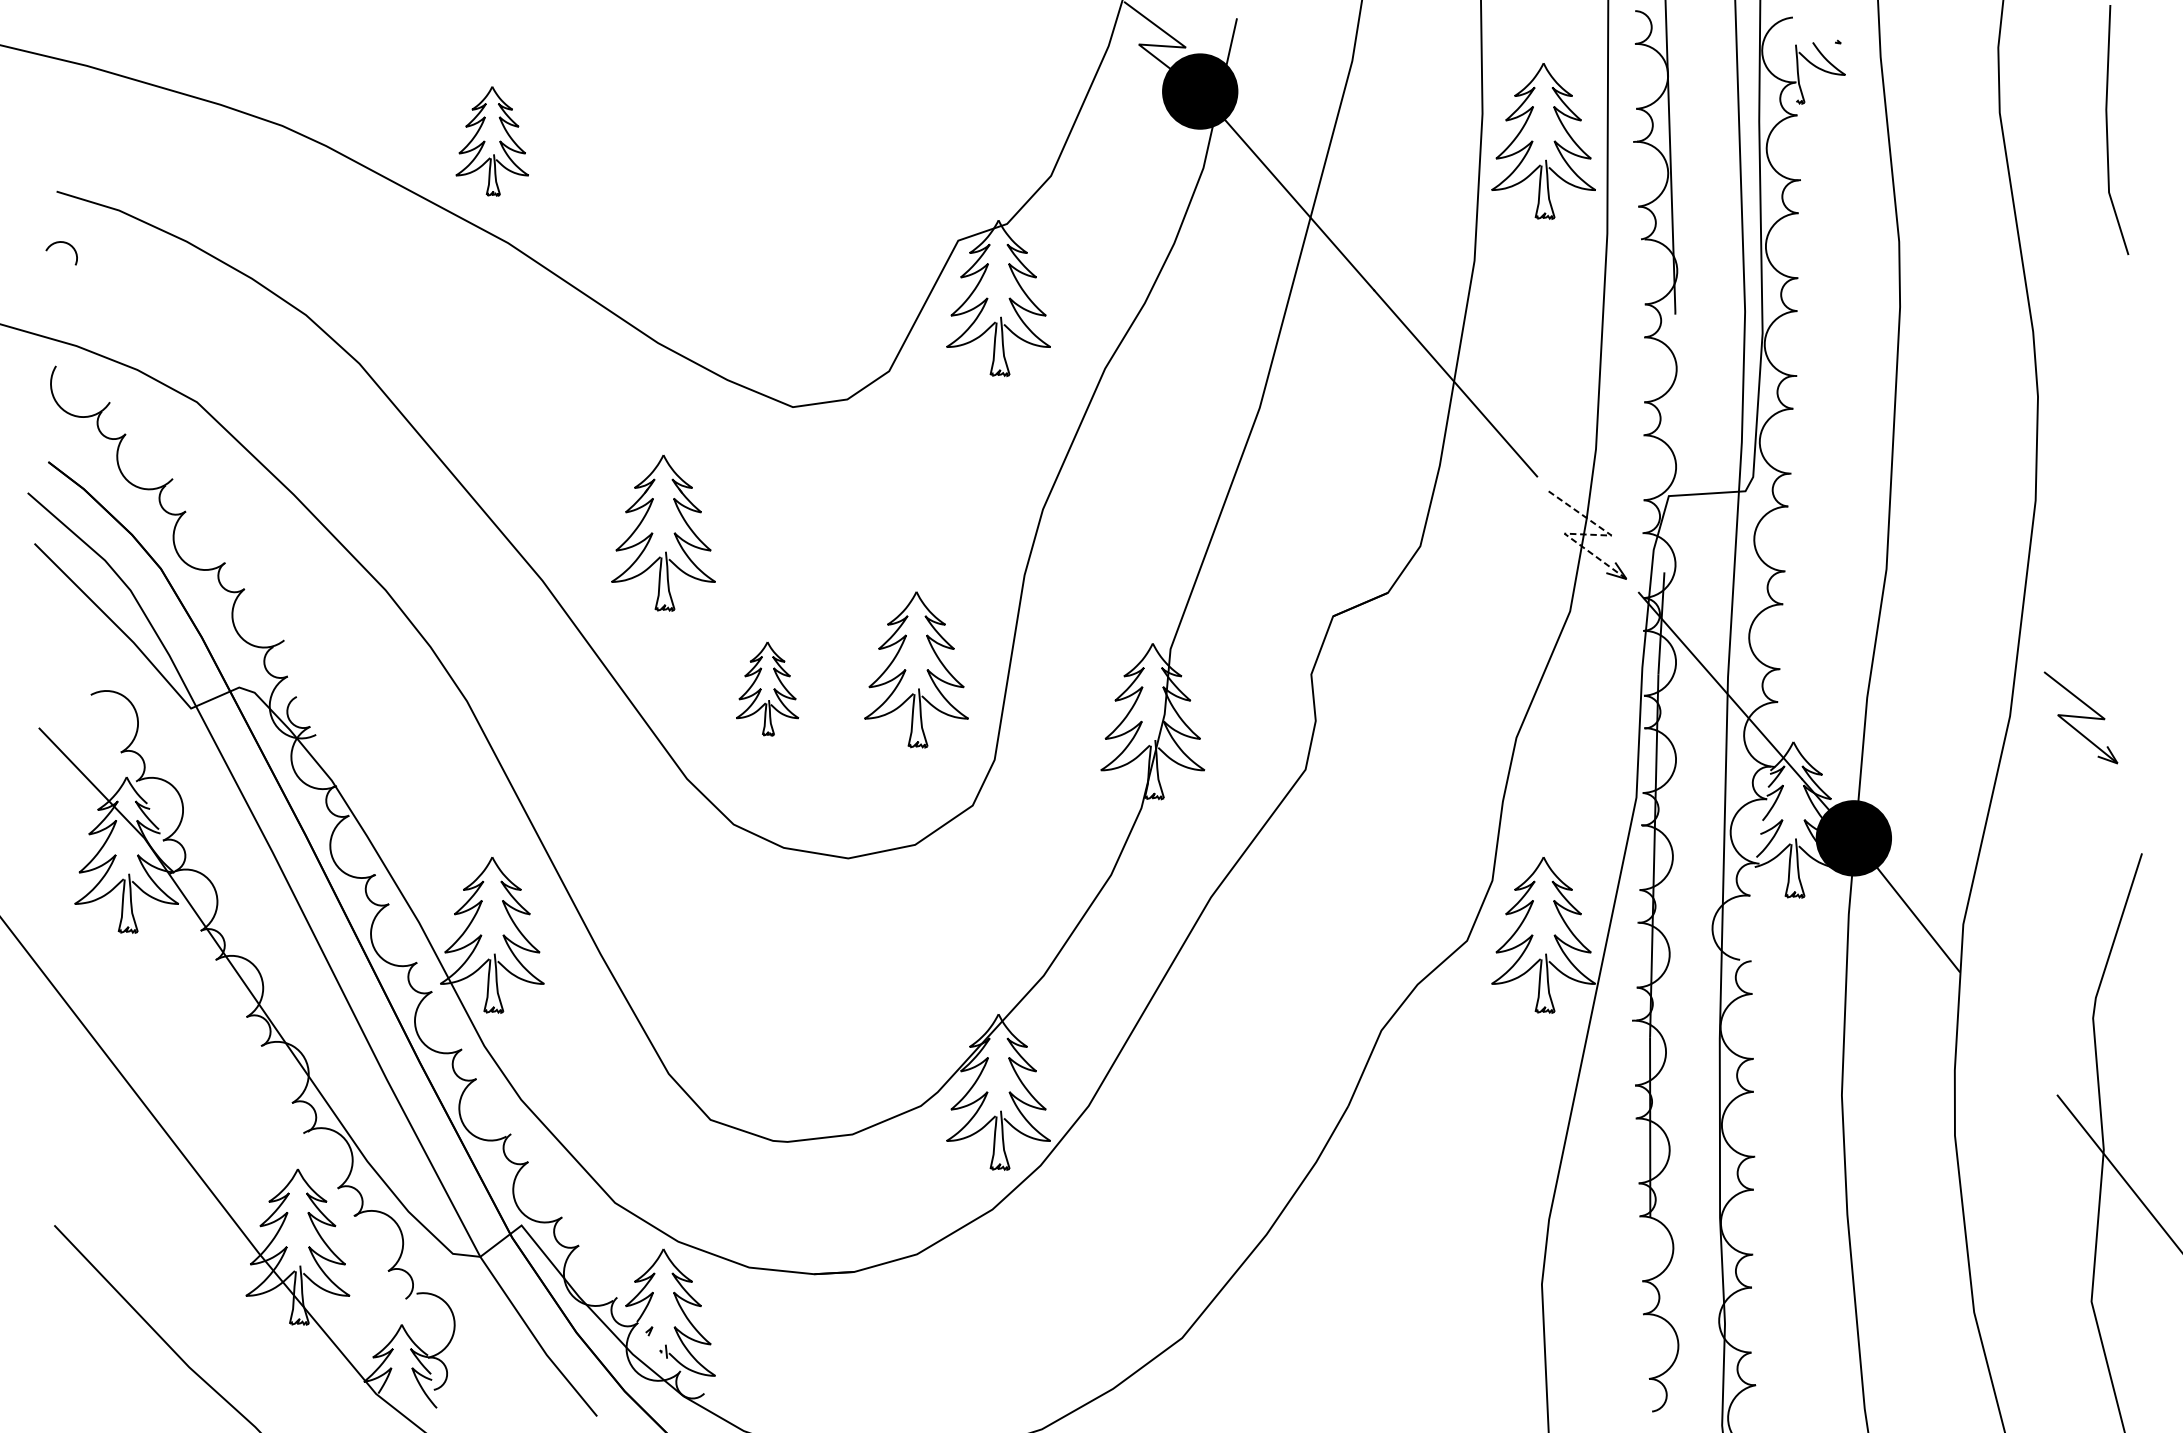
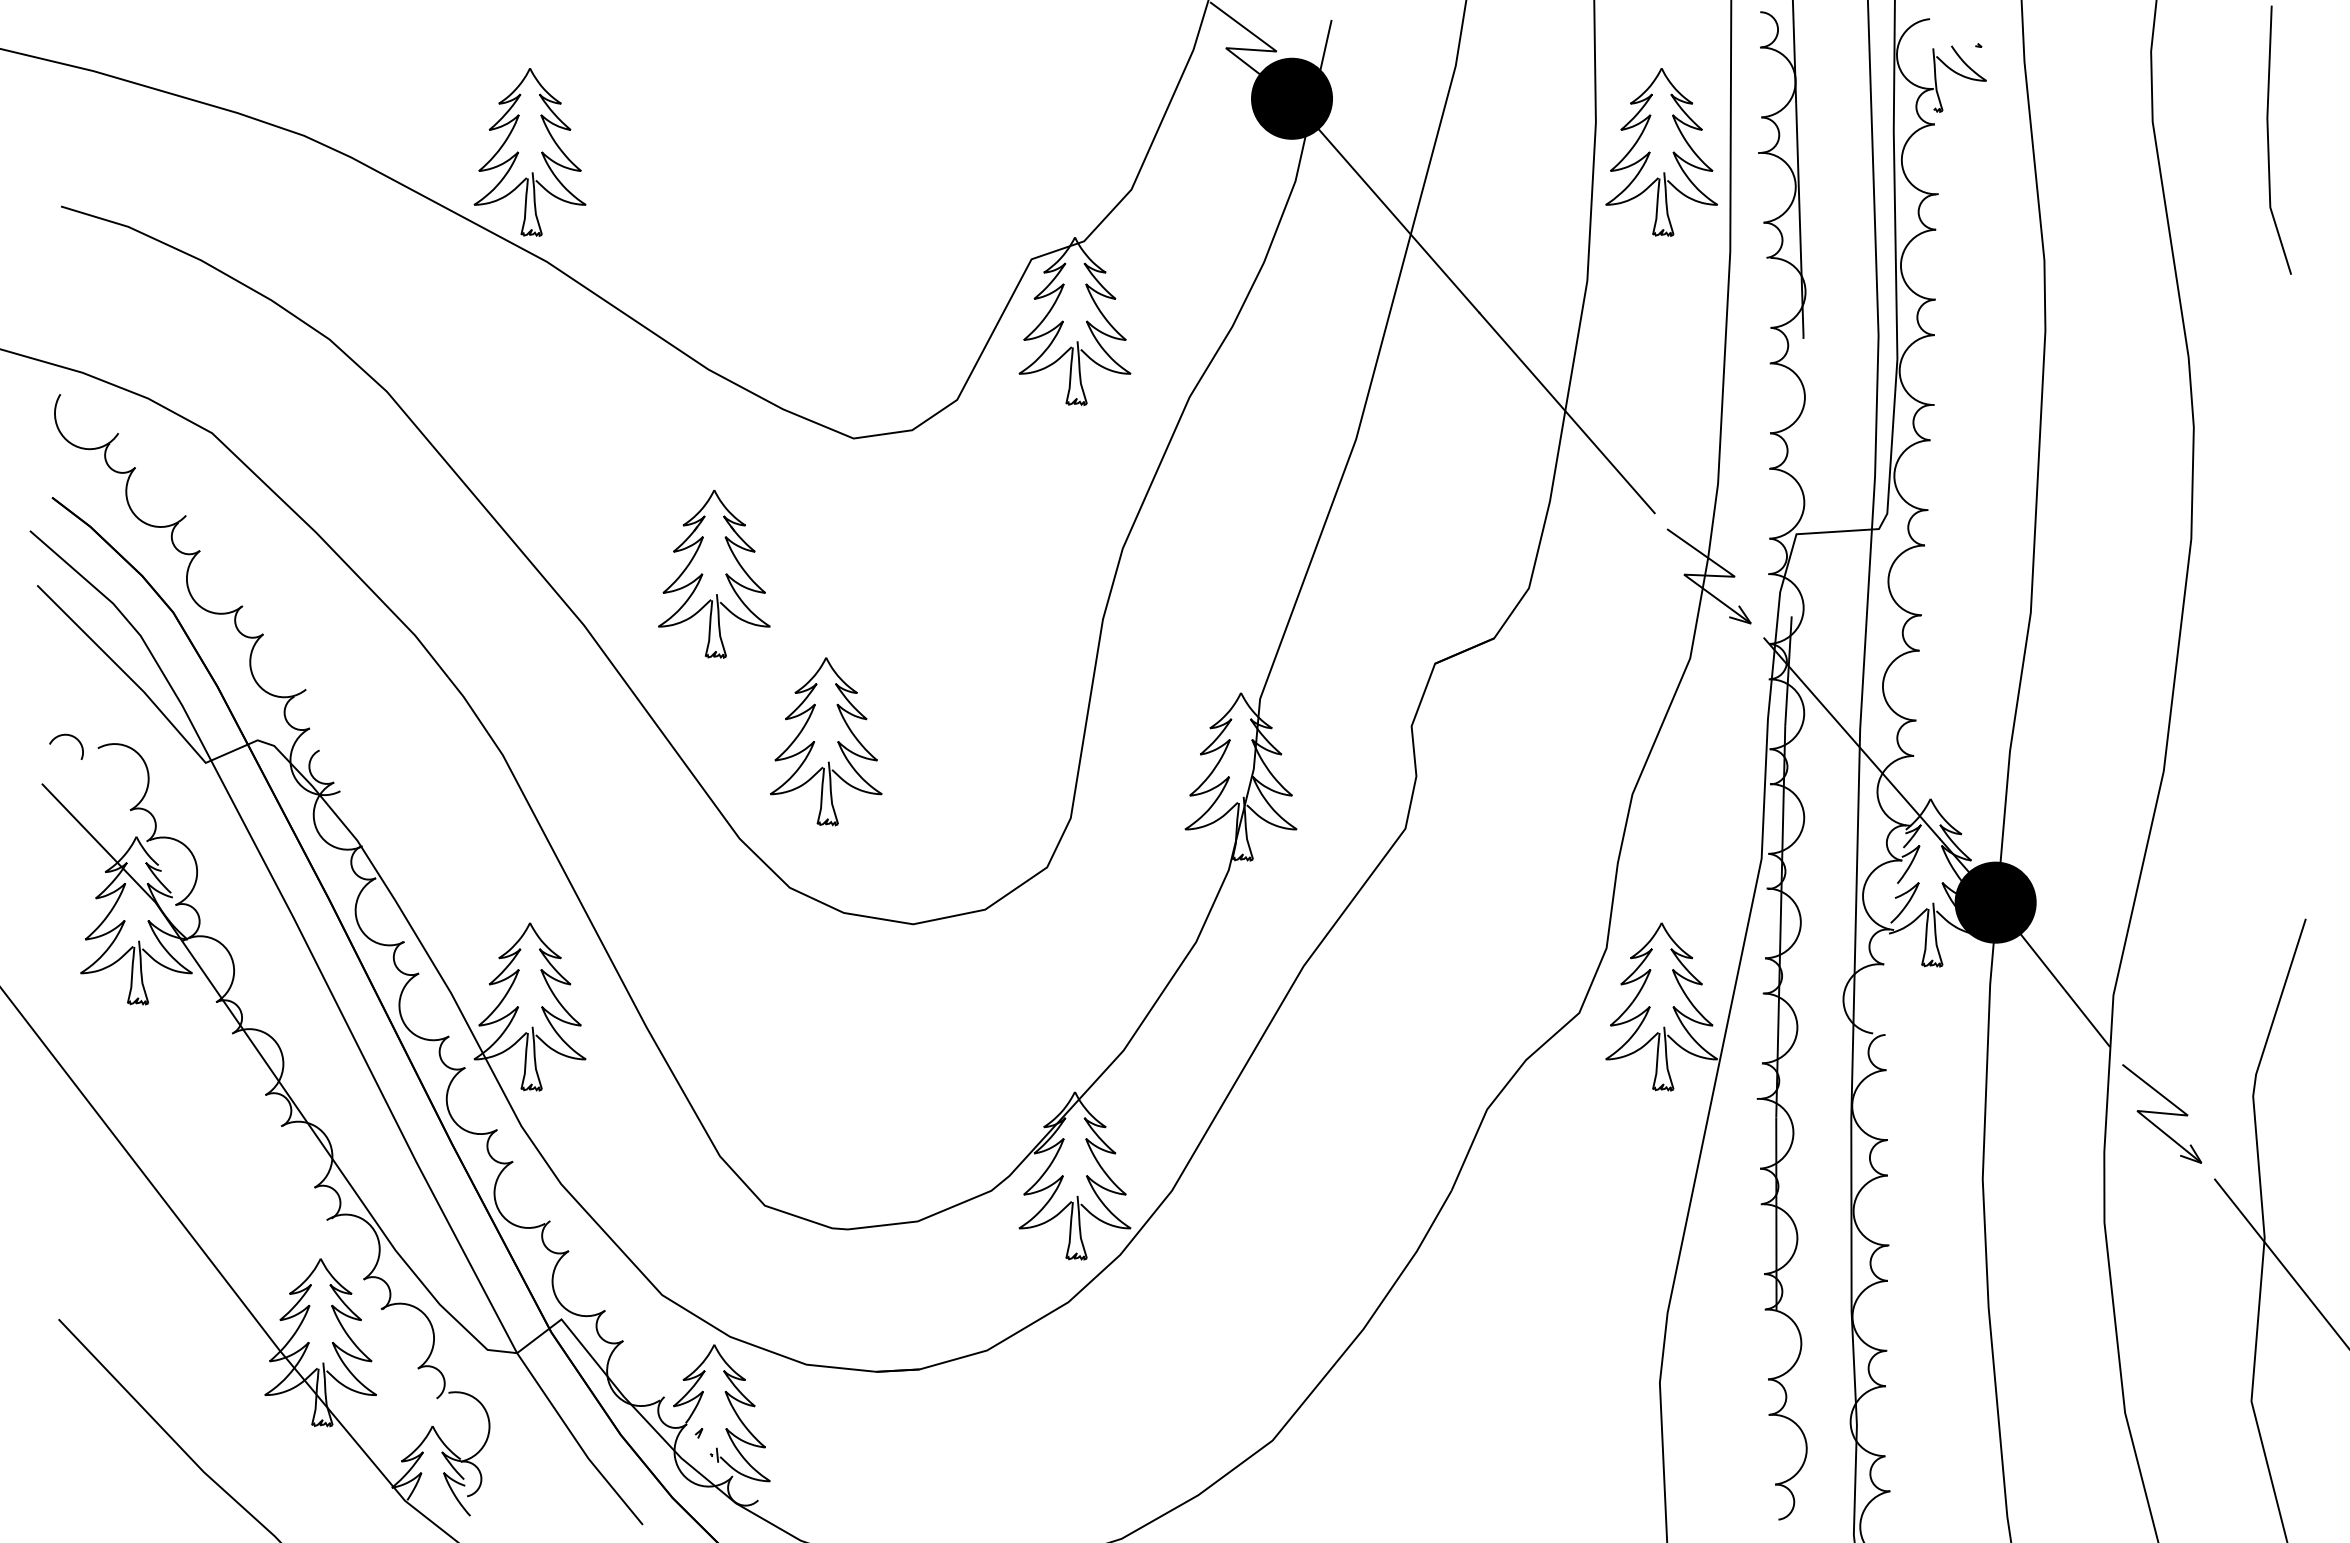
part: (491, 141) -> (529, 152), size x1.43
arc: (64, 243) -> (69, 736), moved
line: (1588, 534) -> (1709, 575), dashed -> solid
part: (906, 670) -> (975, 721), removed
part: (767, 688) -> (826, 741), size x1.67
part: (2081, 717) -> (2162, 1113), moved

